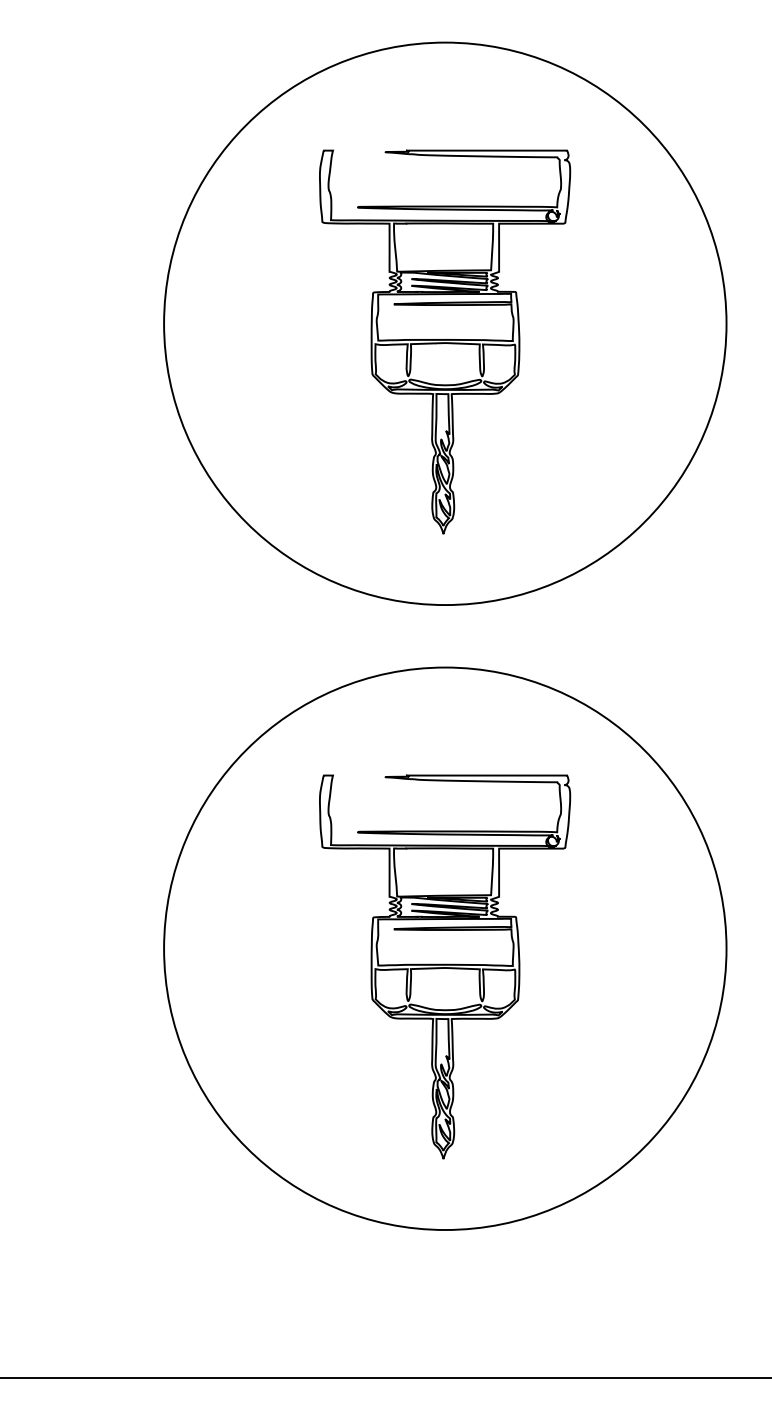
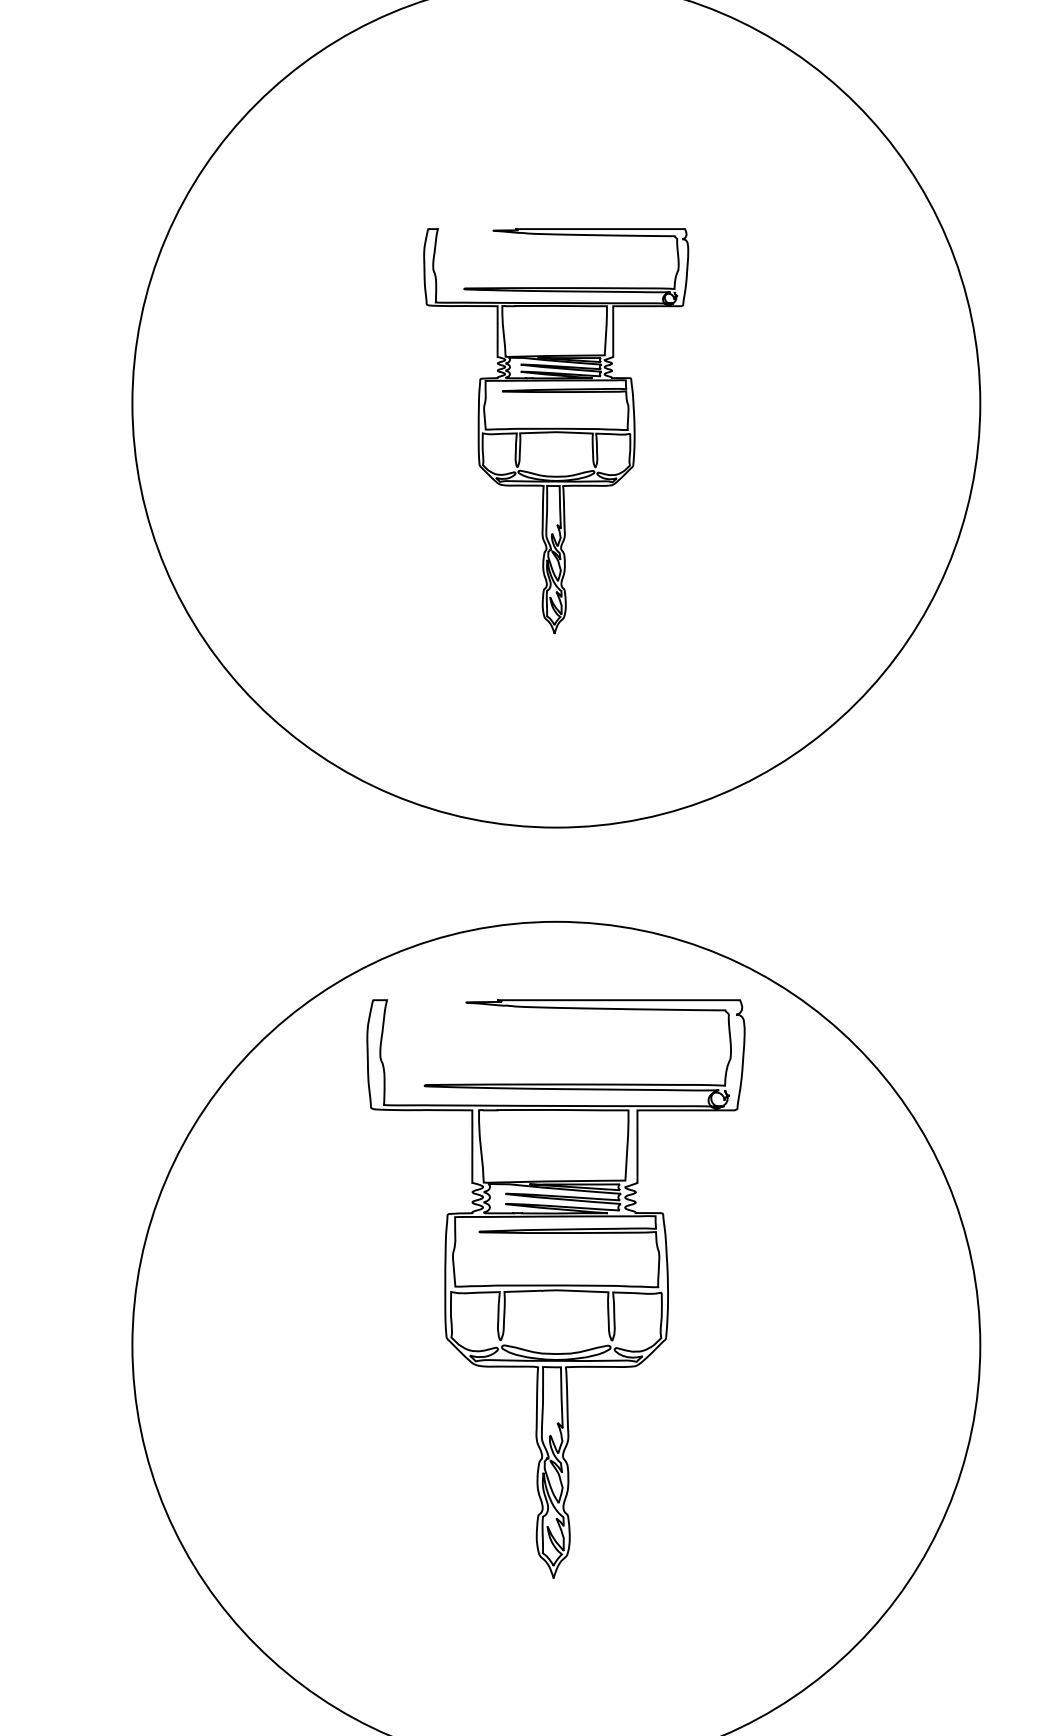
part: (445, 341) -> (556, 430), size x0.7
part: (445, 966) -> (556, 1288), moved

